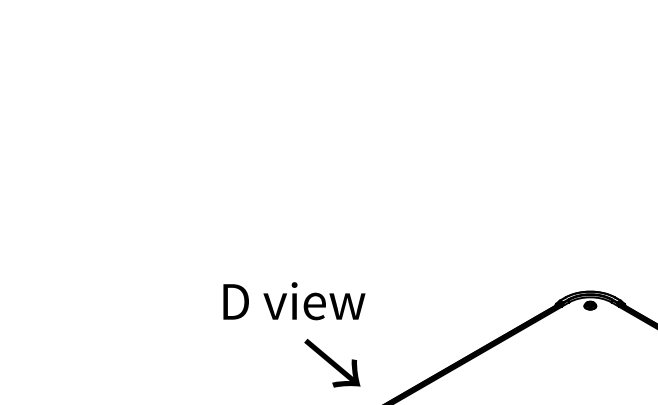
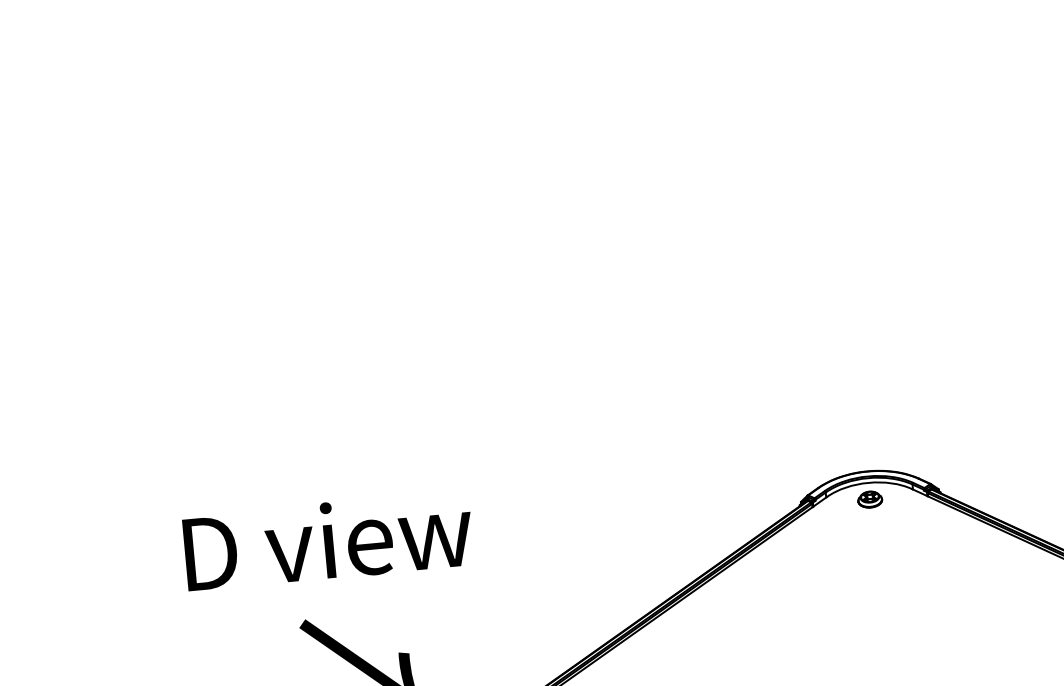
text: (294, 301) -> (328, 541), moved

